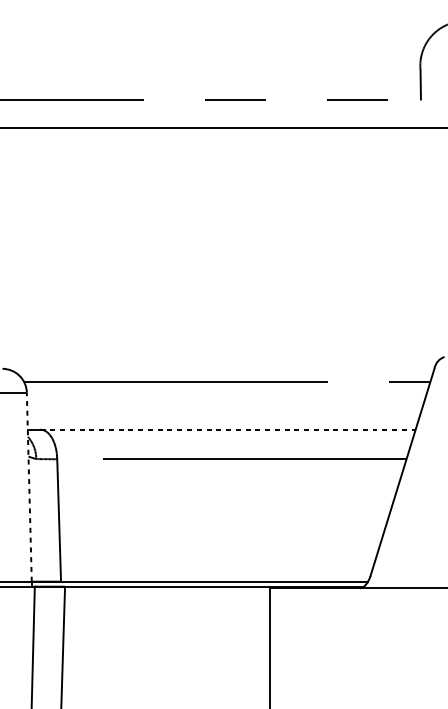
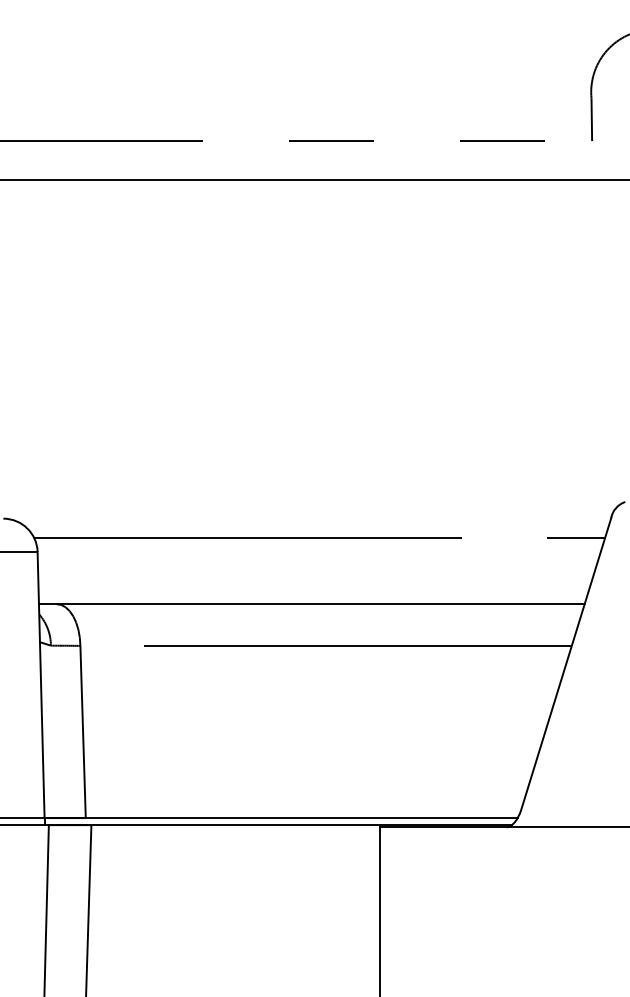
line: (227, 429) -> (320, 604), dashed -> solid
line: (29, 486) -> (41, 684), dashed -> solid

